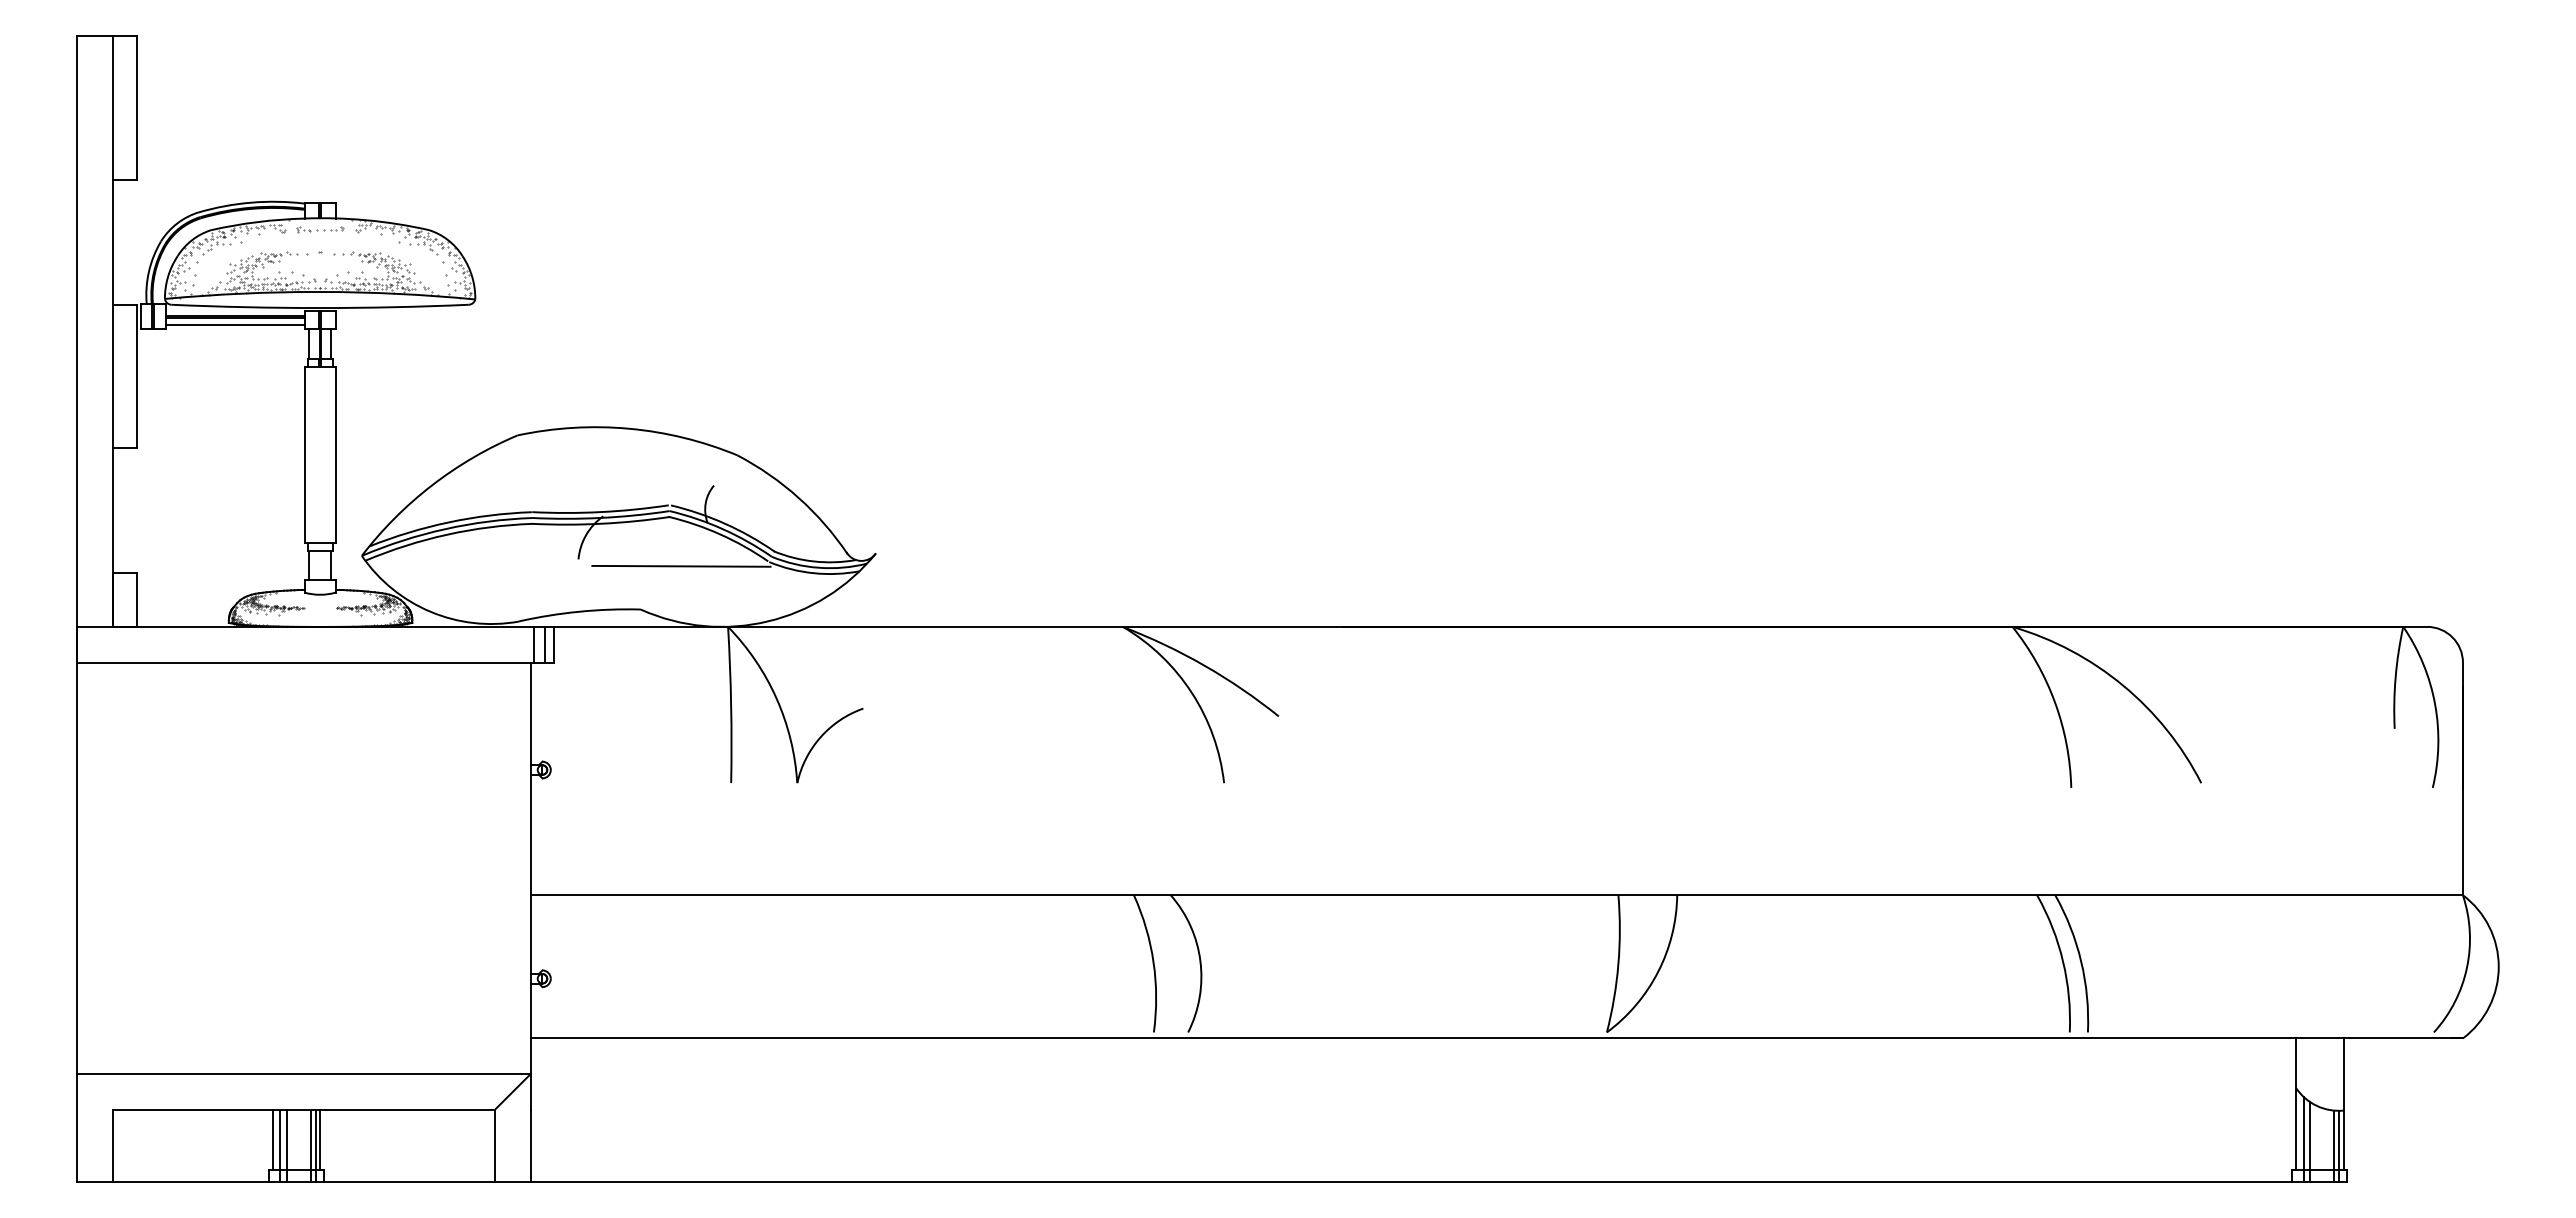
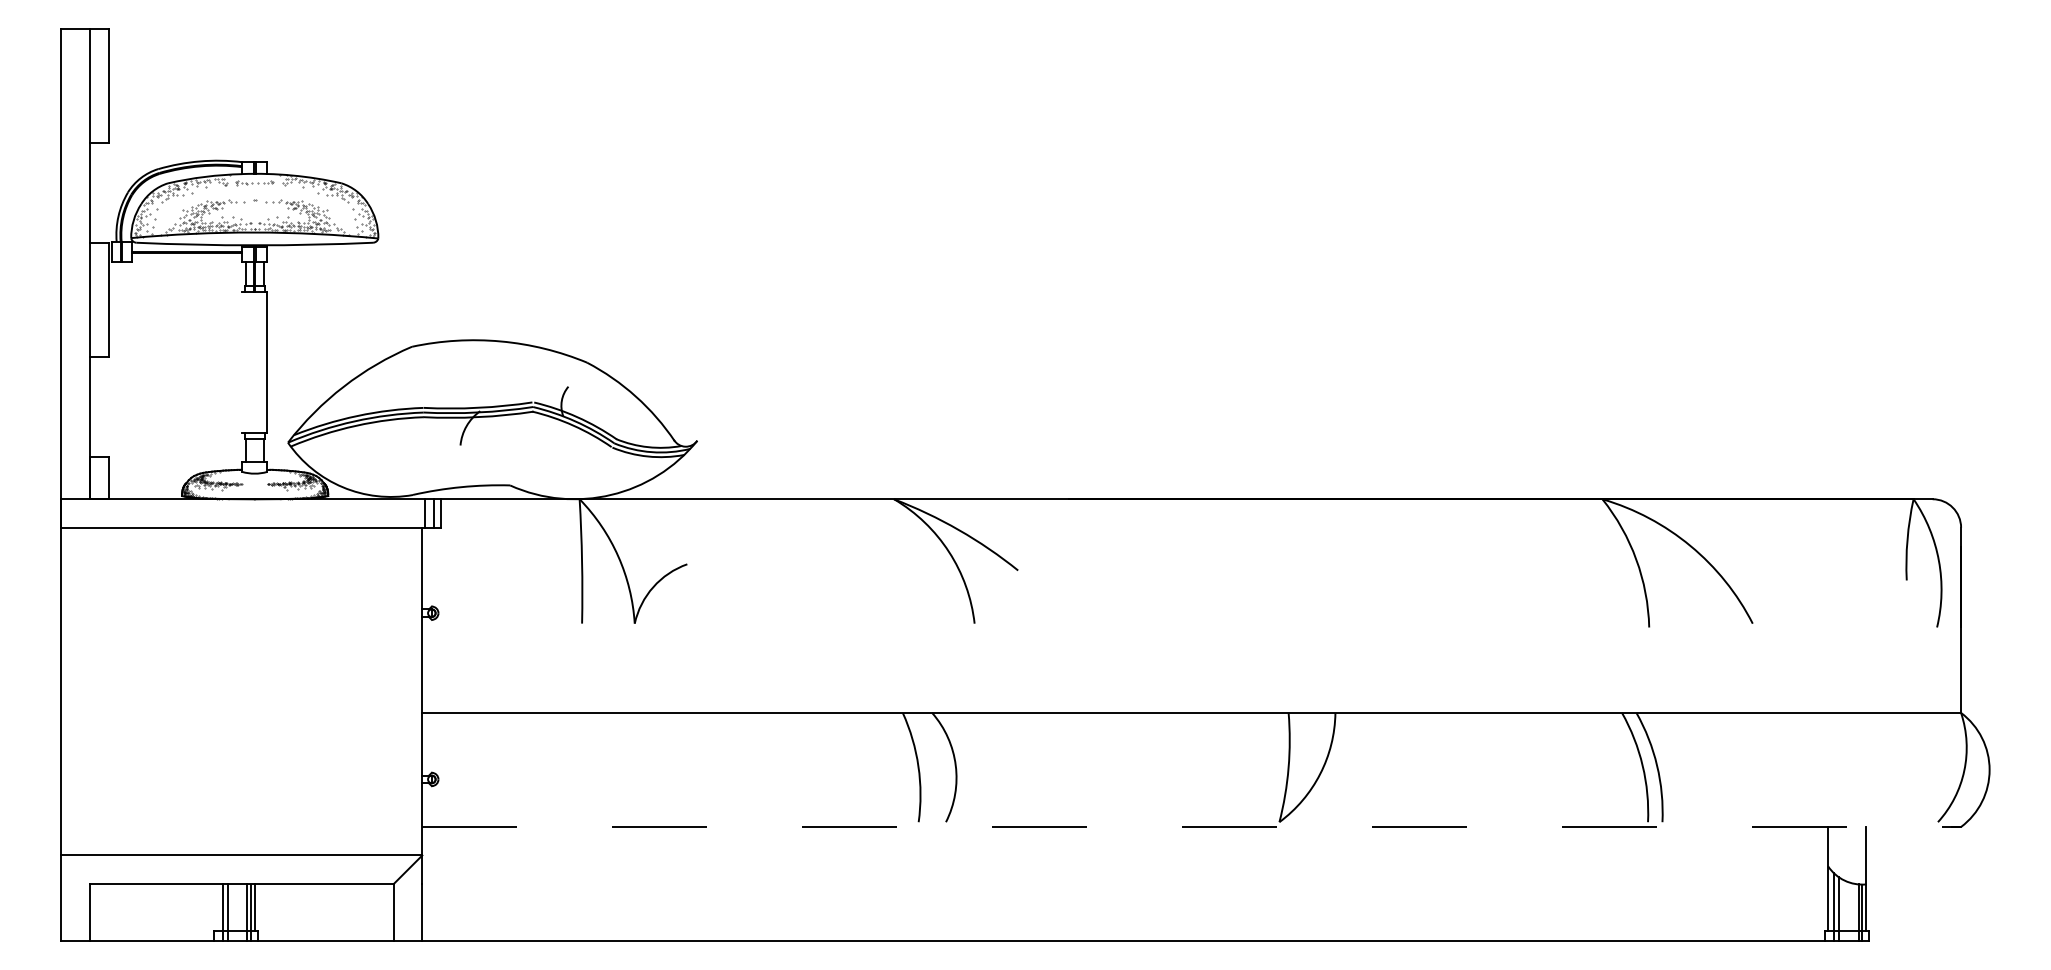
line: (234, 325) -> (186, 259), removed
line: (304, 454) -> (242, 361), removed
line: (681, 565) -> (542, 450), removed
line: (1497, 1038) -> (1192, 827), solid -> dashed
line: (272, 1139) -> (216, 907), removed

